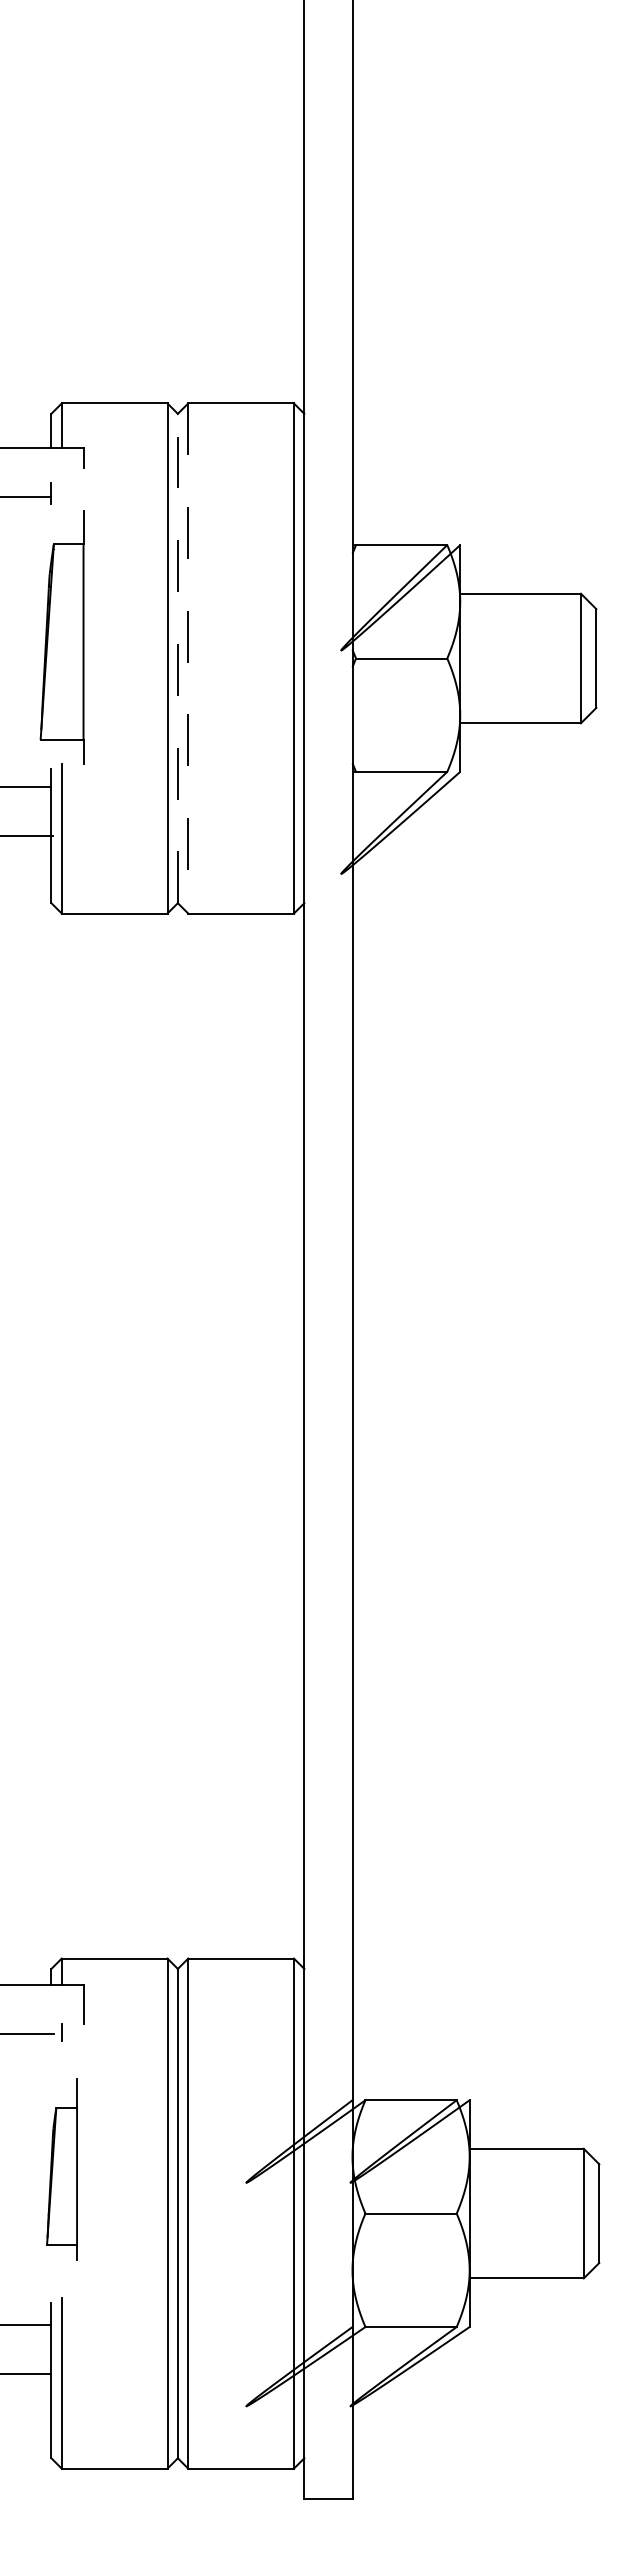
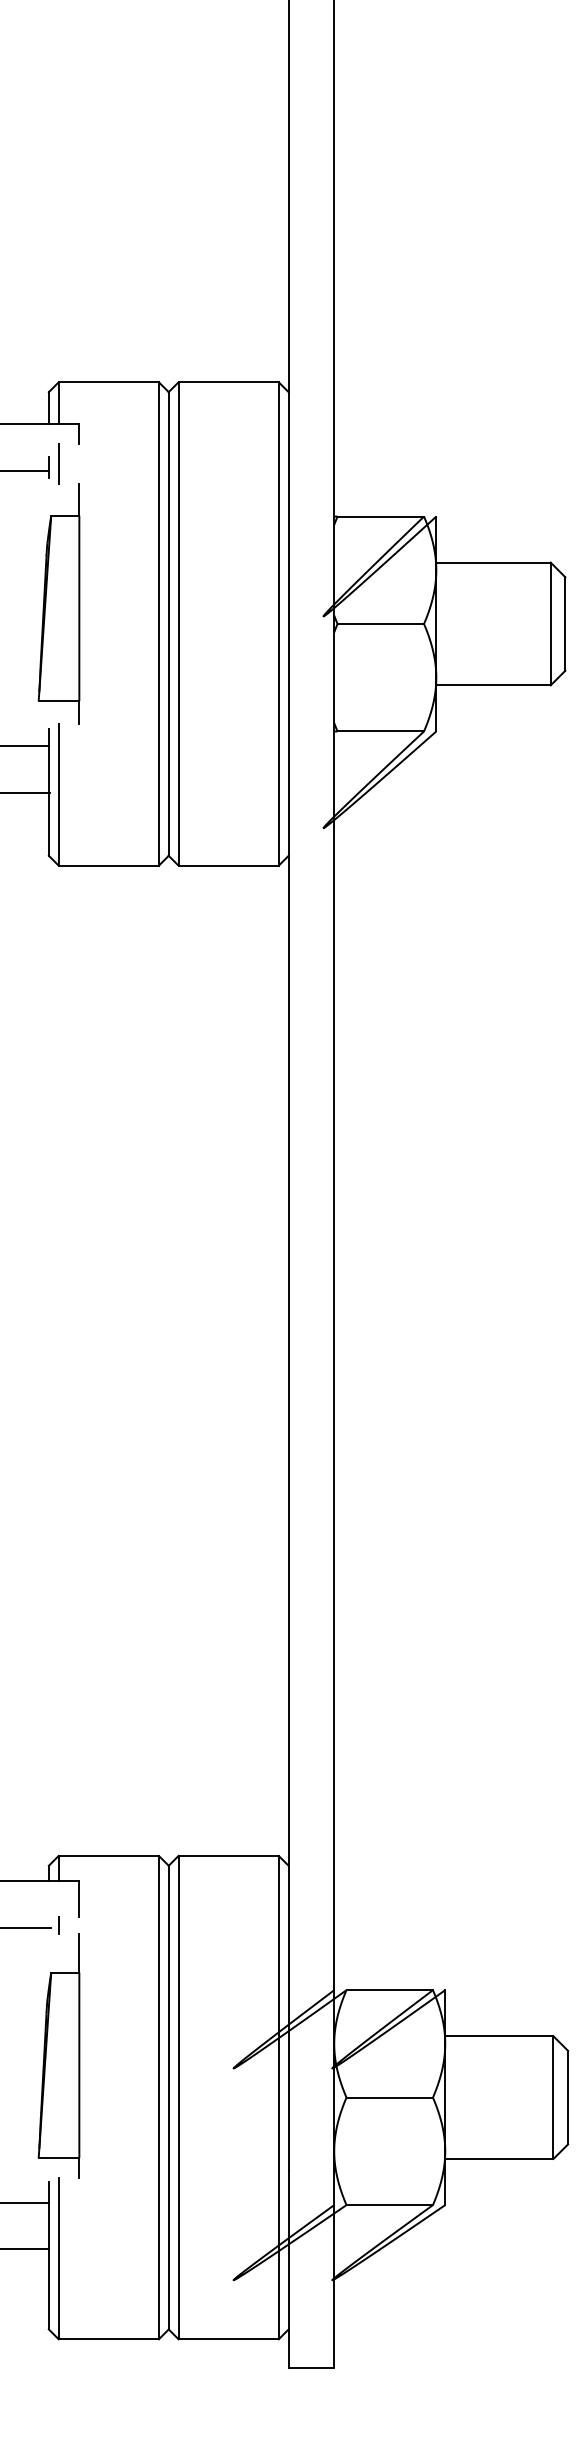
line: (61, 489) -> (58, 463), added
line: (177, 658) -> (168, 623), dashed -> solid
line: (188, 659) -> (178, 624), dashed -> solid
part: (61, 2169) -> (58, 2055), size x1.43

